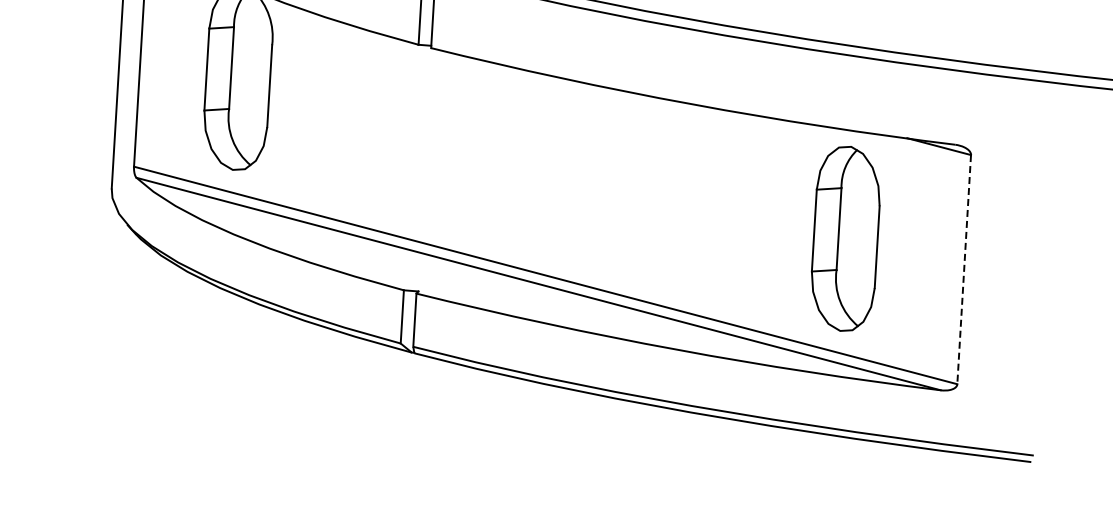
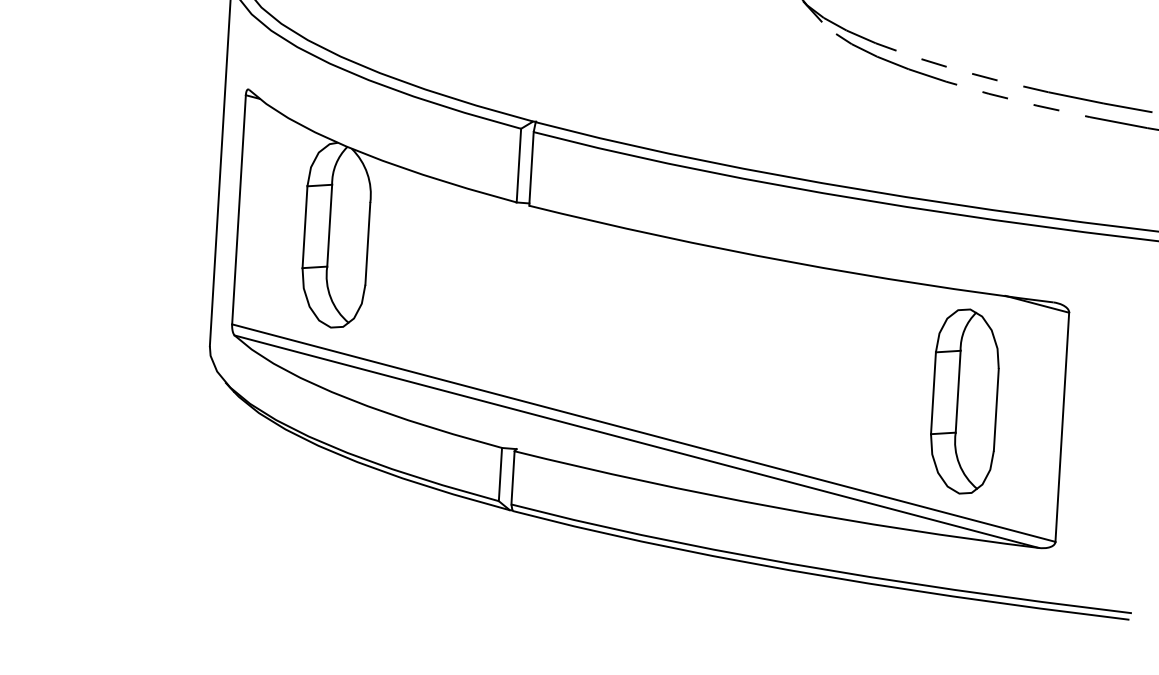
part: (845, 238) -> (964, 401), moved
line: (964, 269) -> (1062, 427), dashed -> solid

